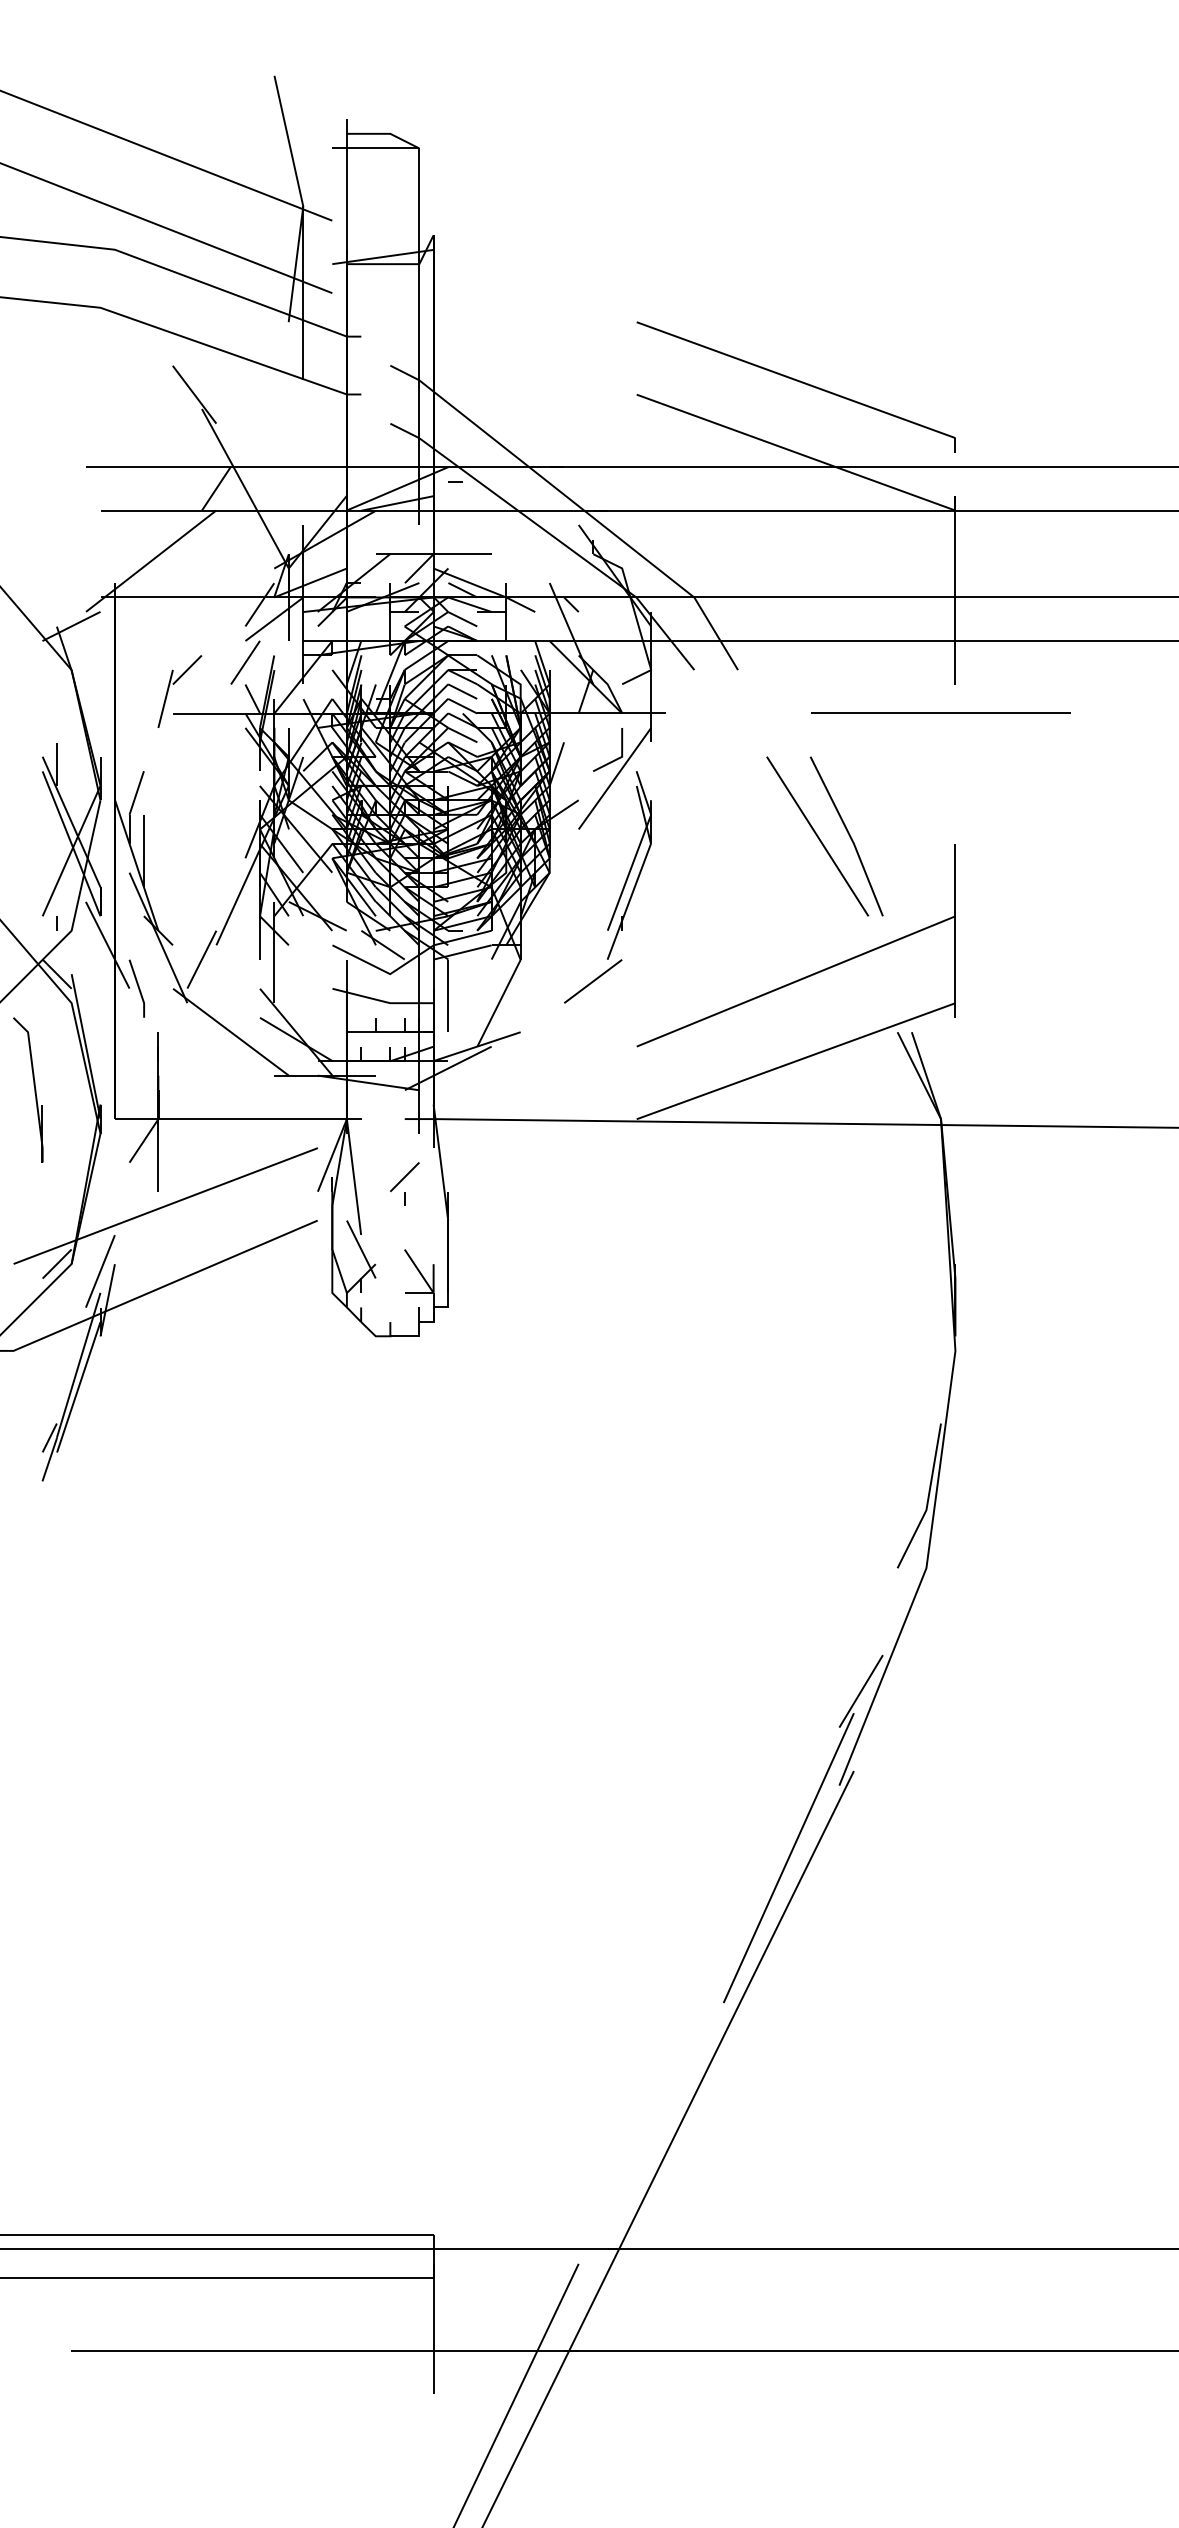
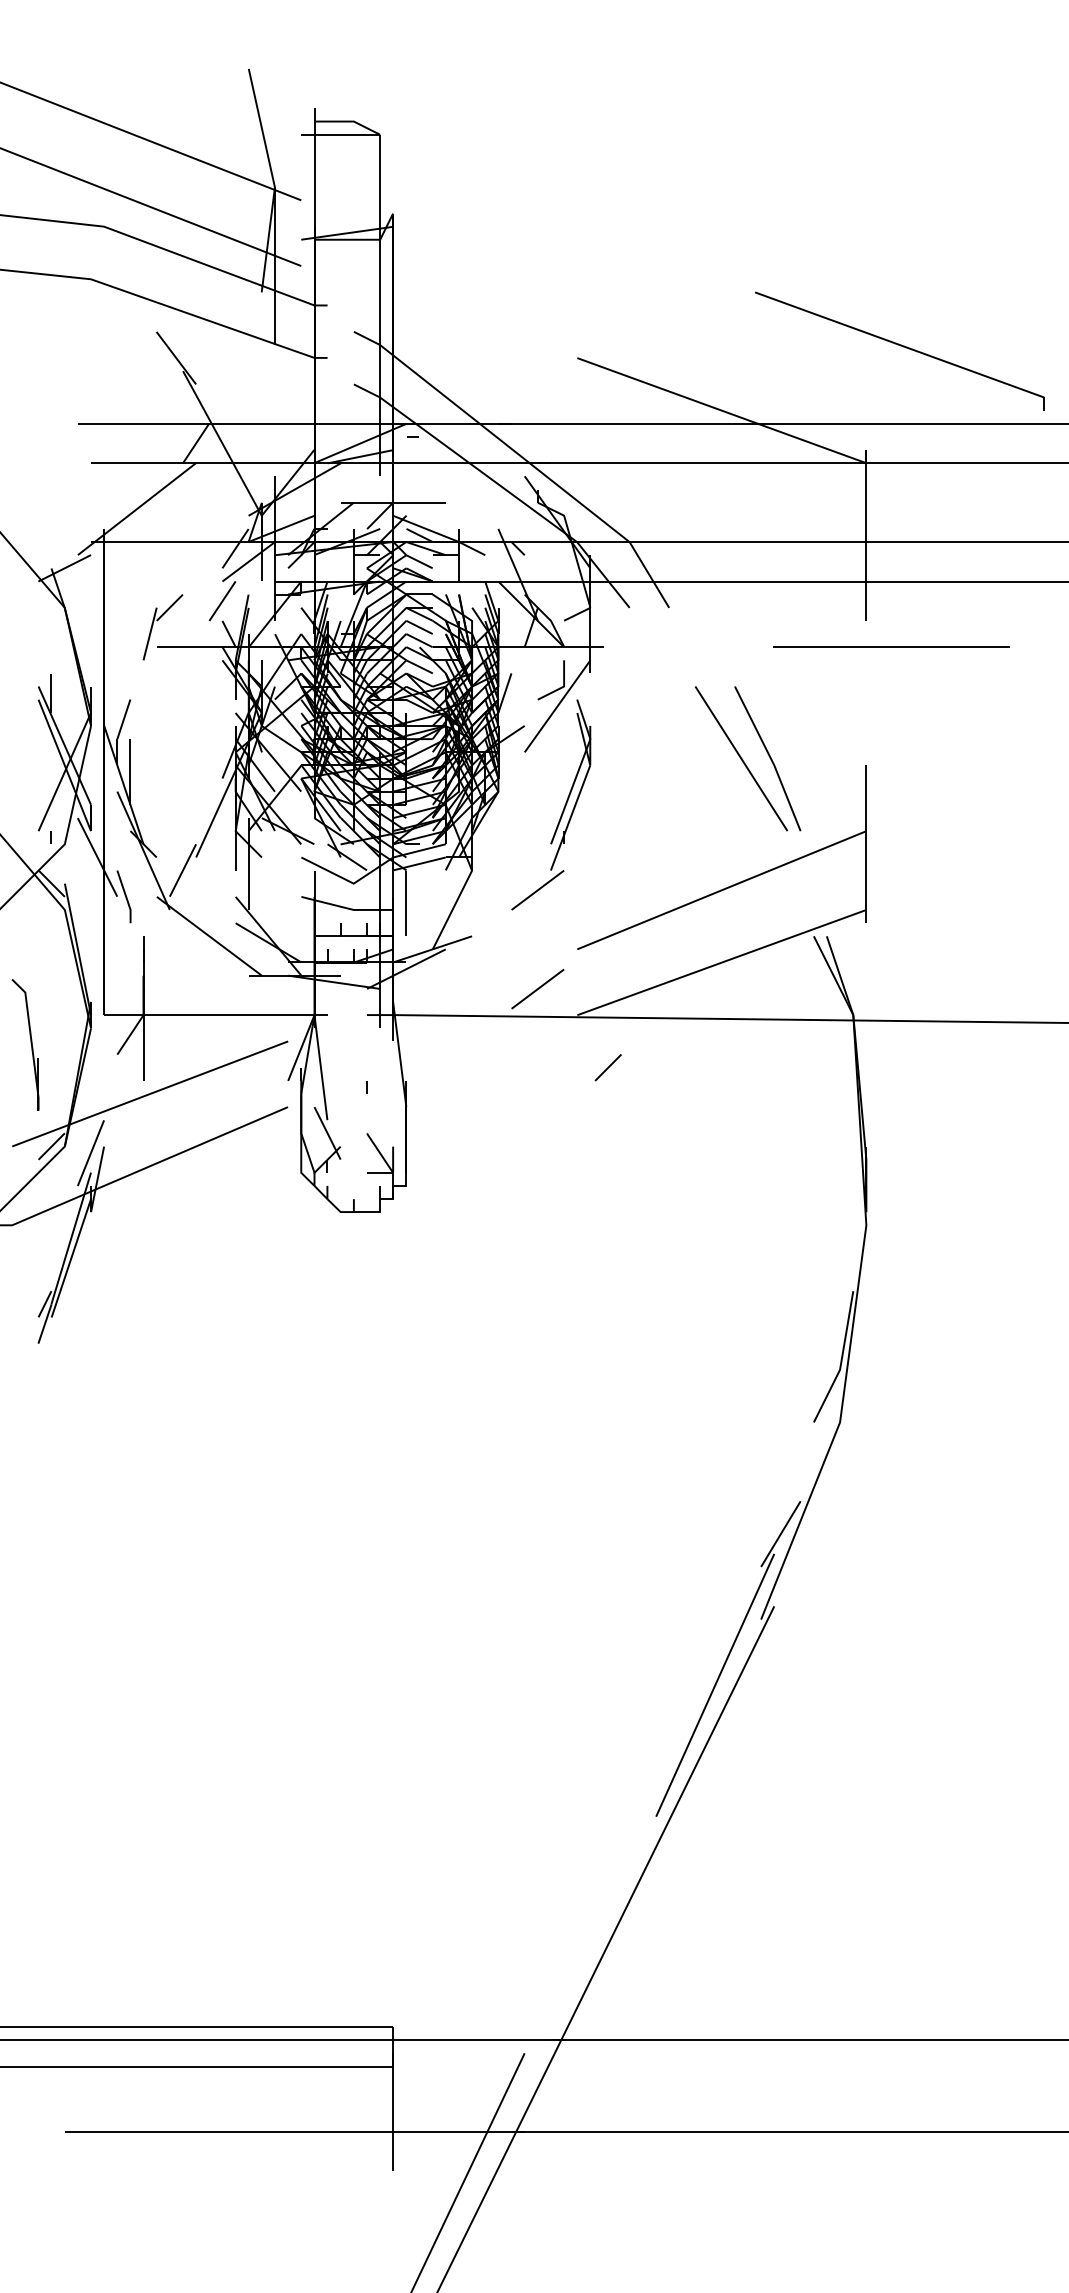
part: (795, 386) -> (899, 350), moved
line: (940, 712) -> (890, 646), moved
part: (28, 1089) -> (25, 1044), moved
line: (593, 1090) -> (538, 989), added
line: (404, 1176) -> (607, 1067), moved

